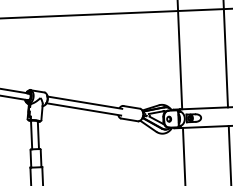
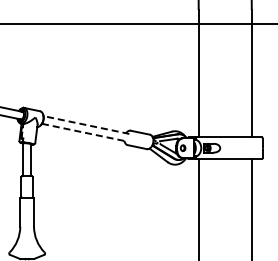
line: (84, 103) -> (86, 125), solid -> dashed
line: (83, 109) -> (84, 132), solid -> dashed

